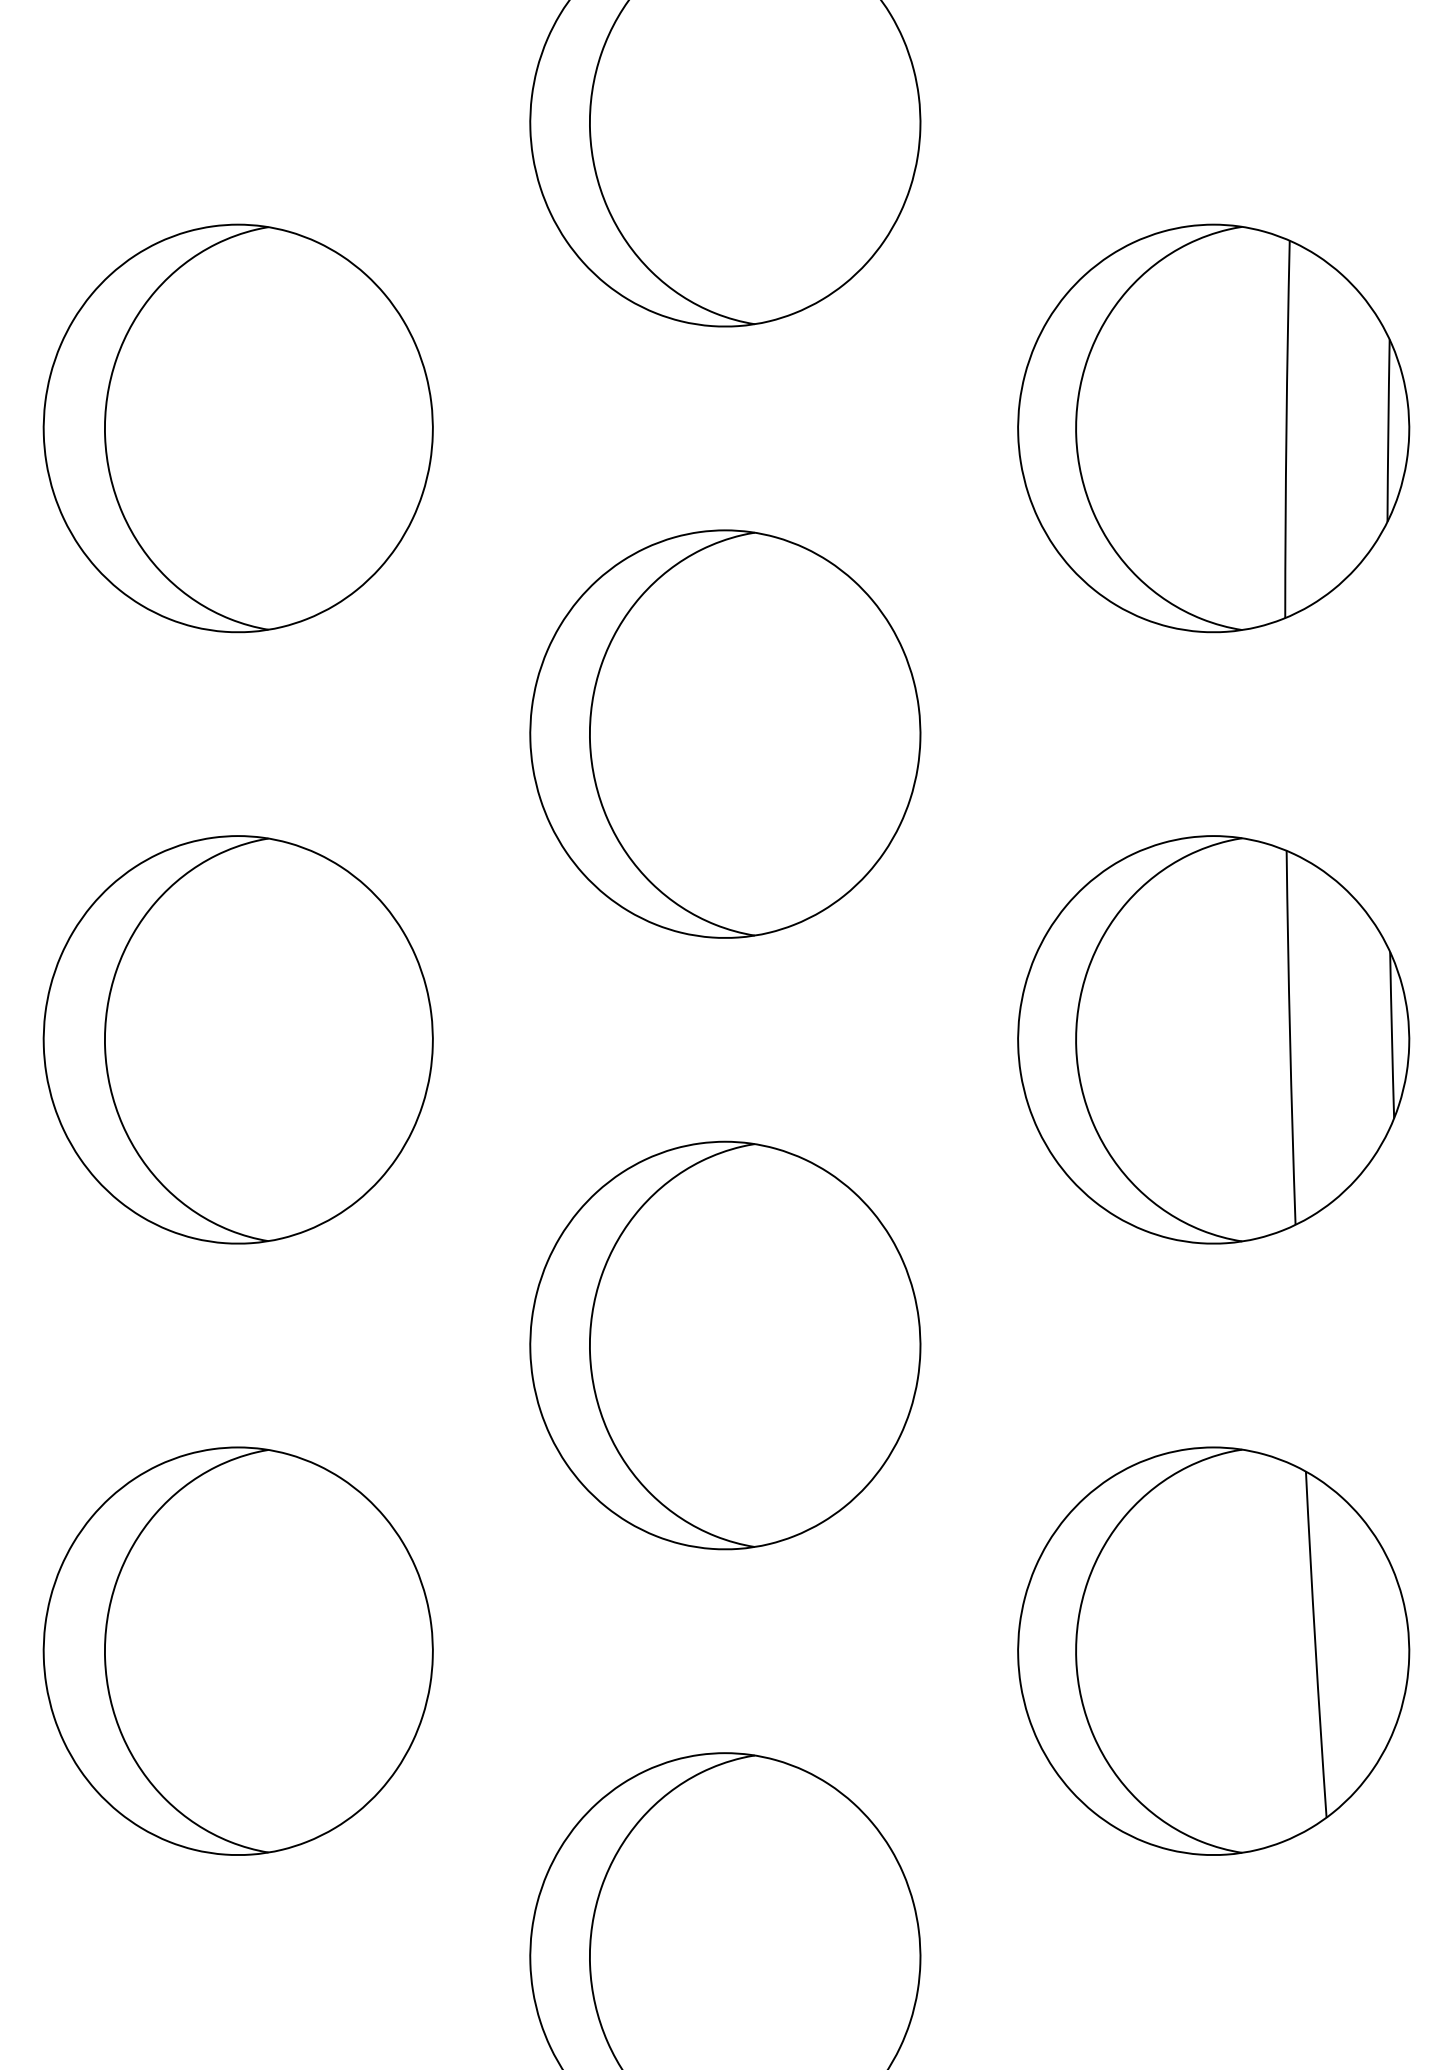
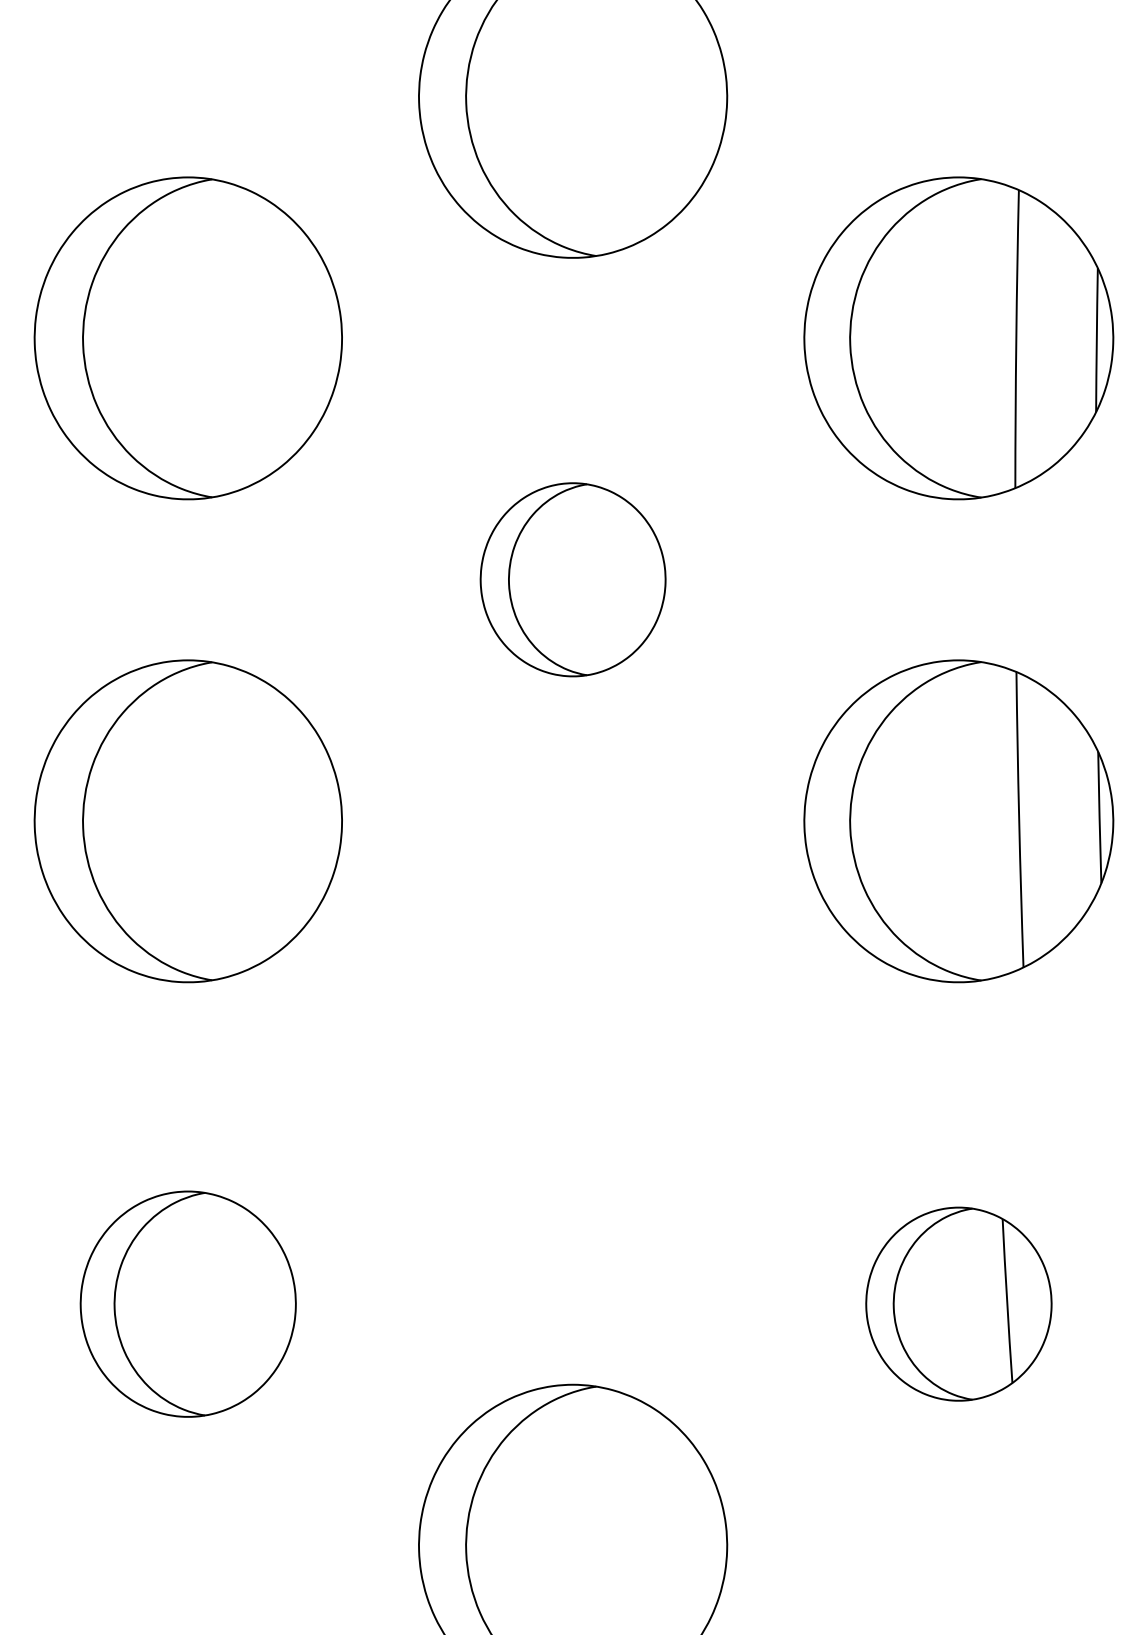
part: (725, 733) -> (573, 579), size x0.6
part: (725, 1345) -> (573, 1062), removed
part: (237, 1650) -> (187, 1303), size x0.7
part: (1213, 1650) -> (958, 1303), size x0.6

